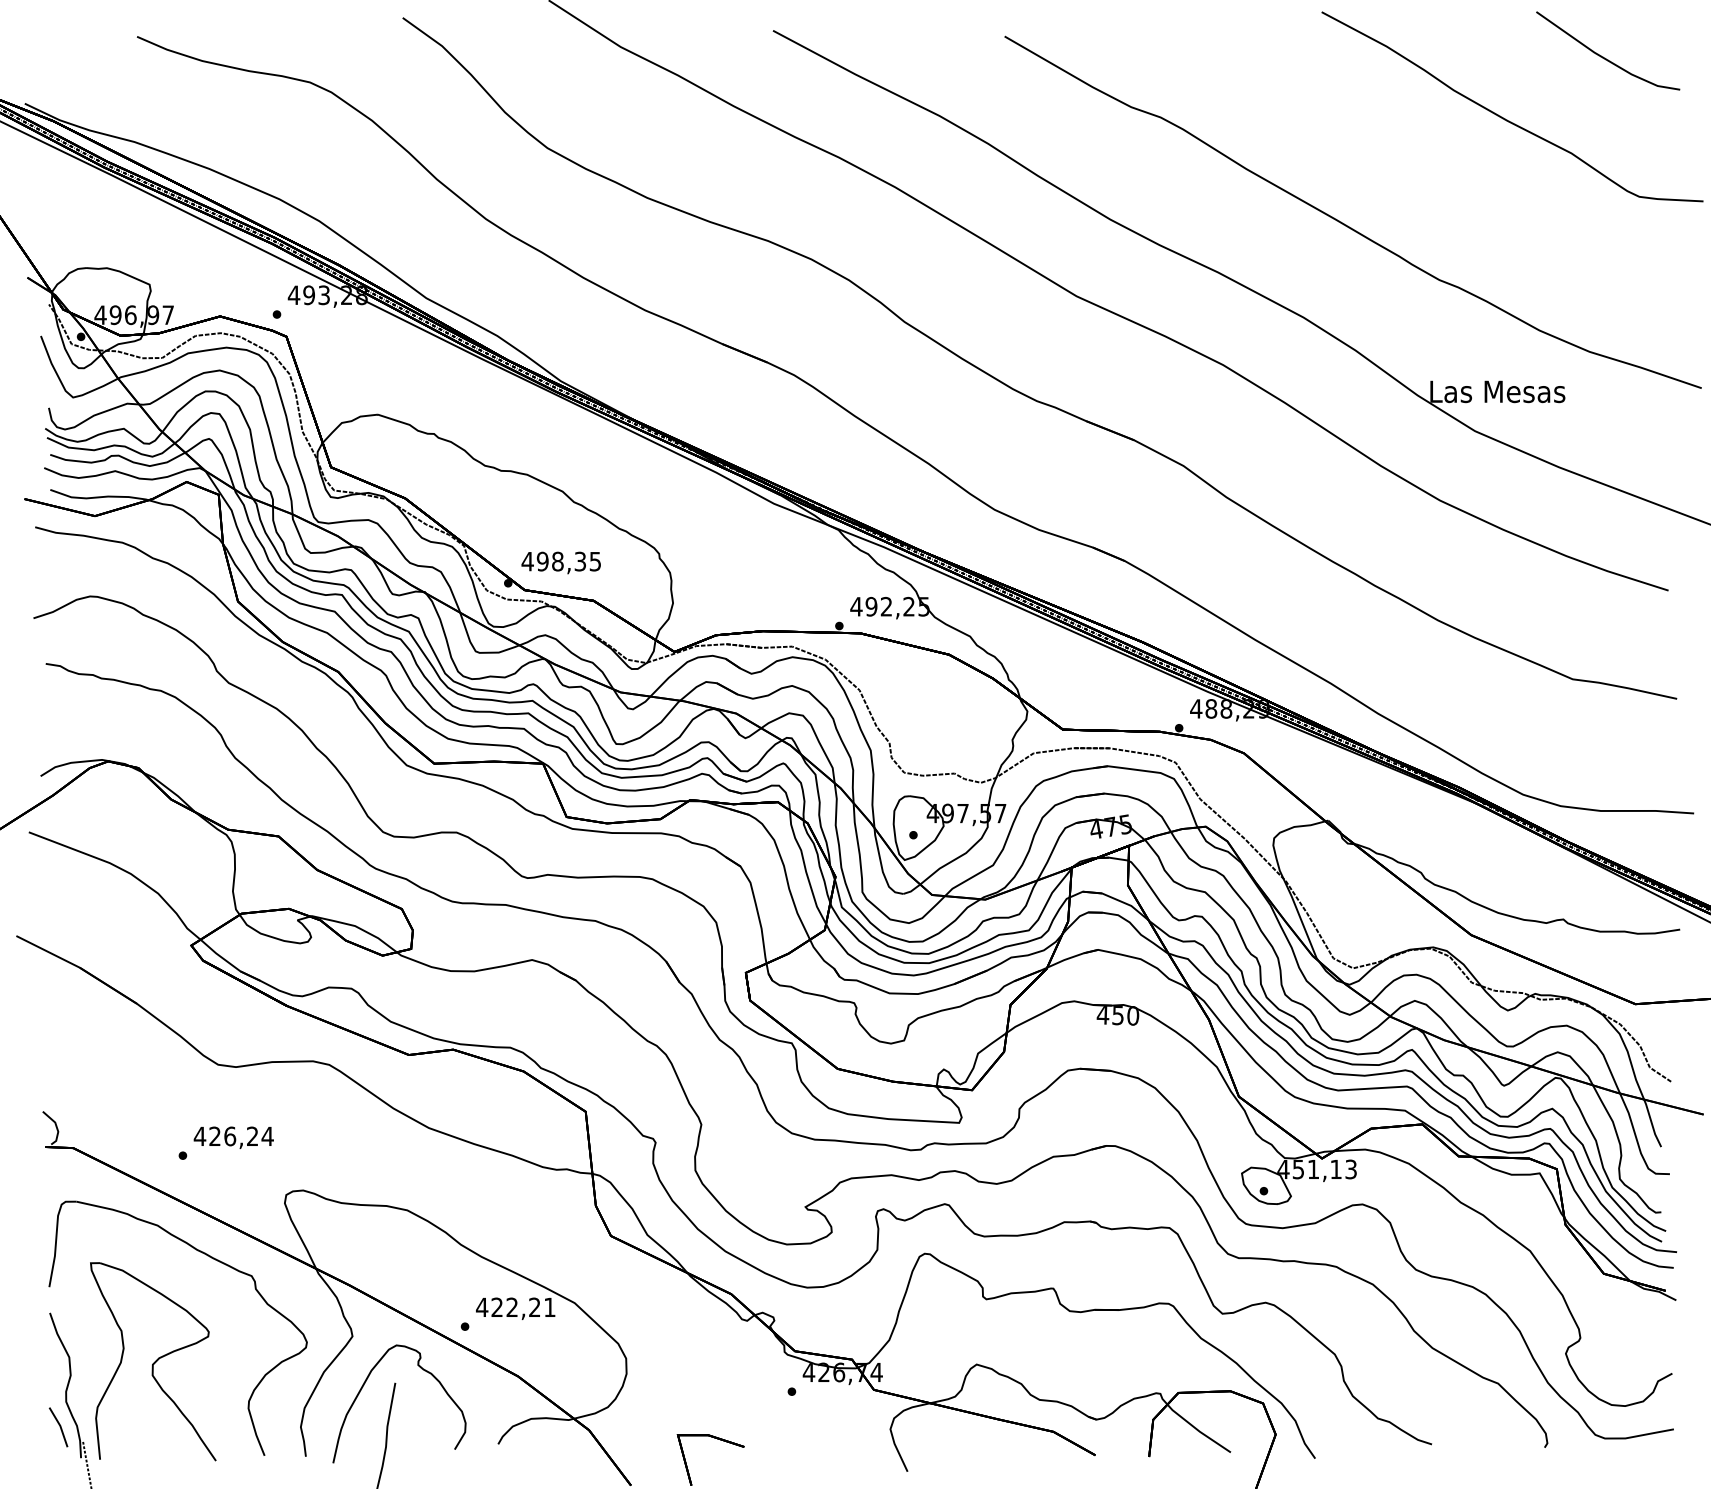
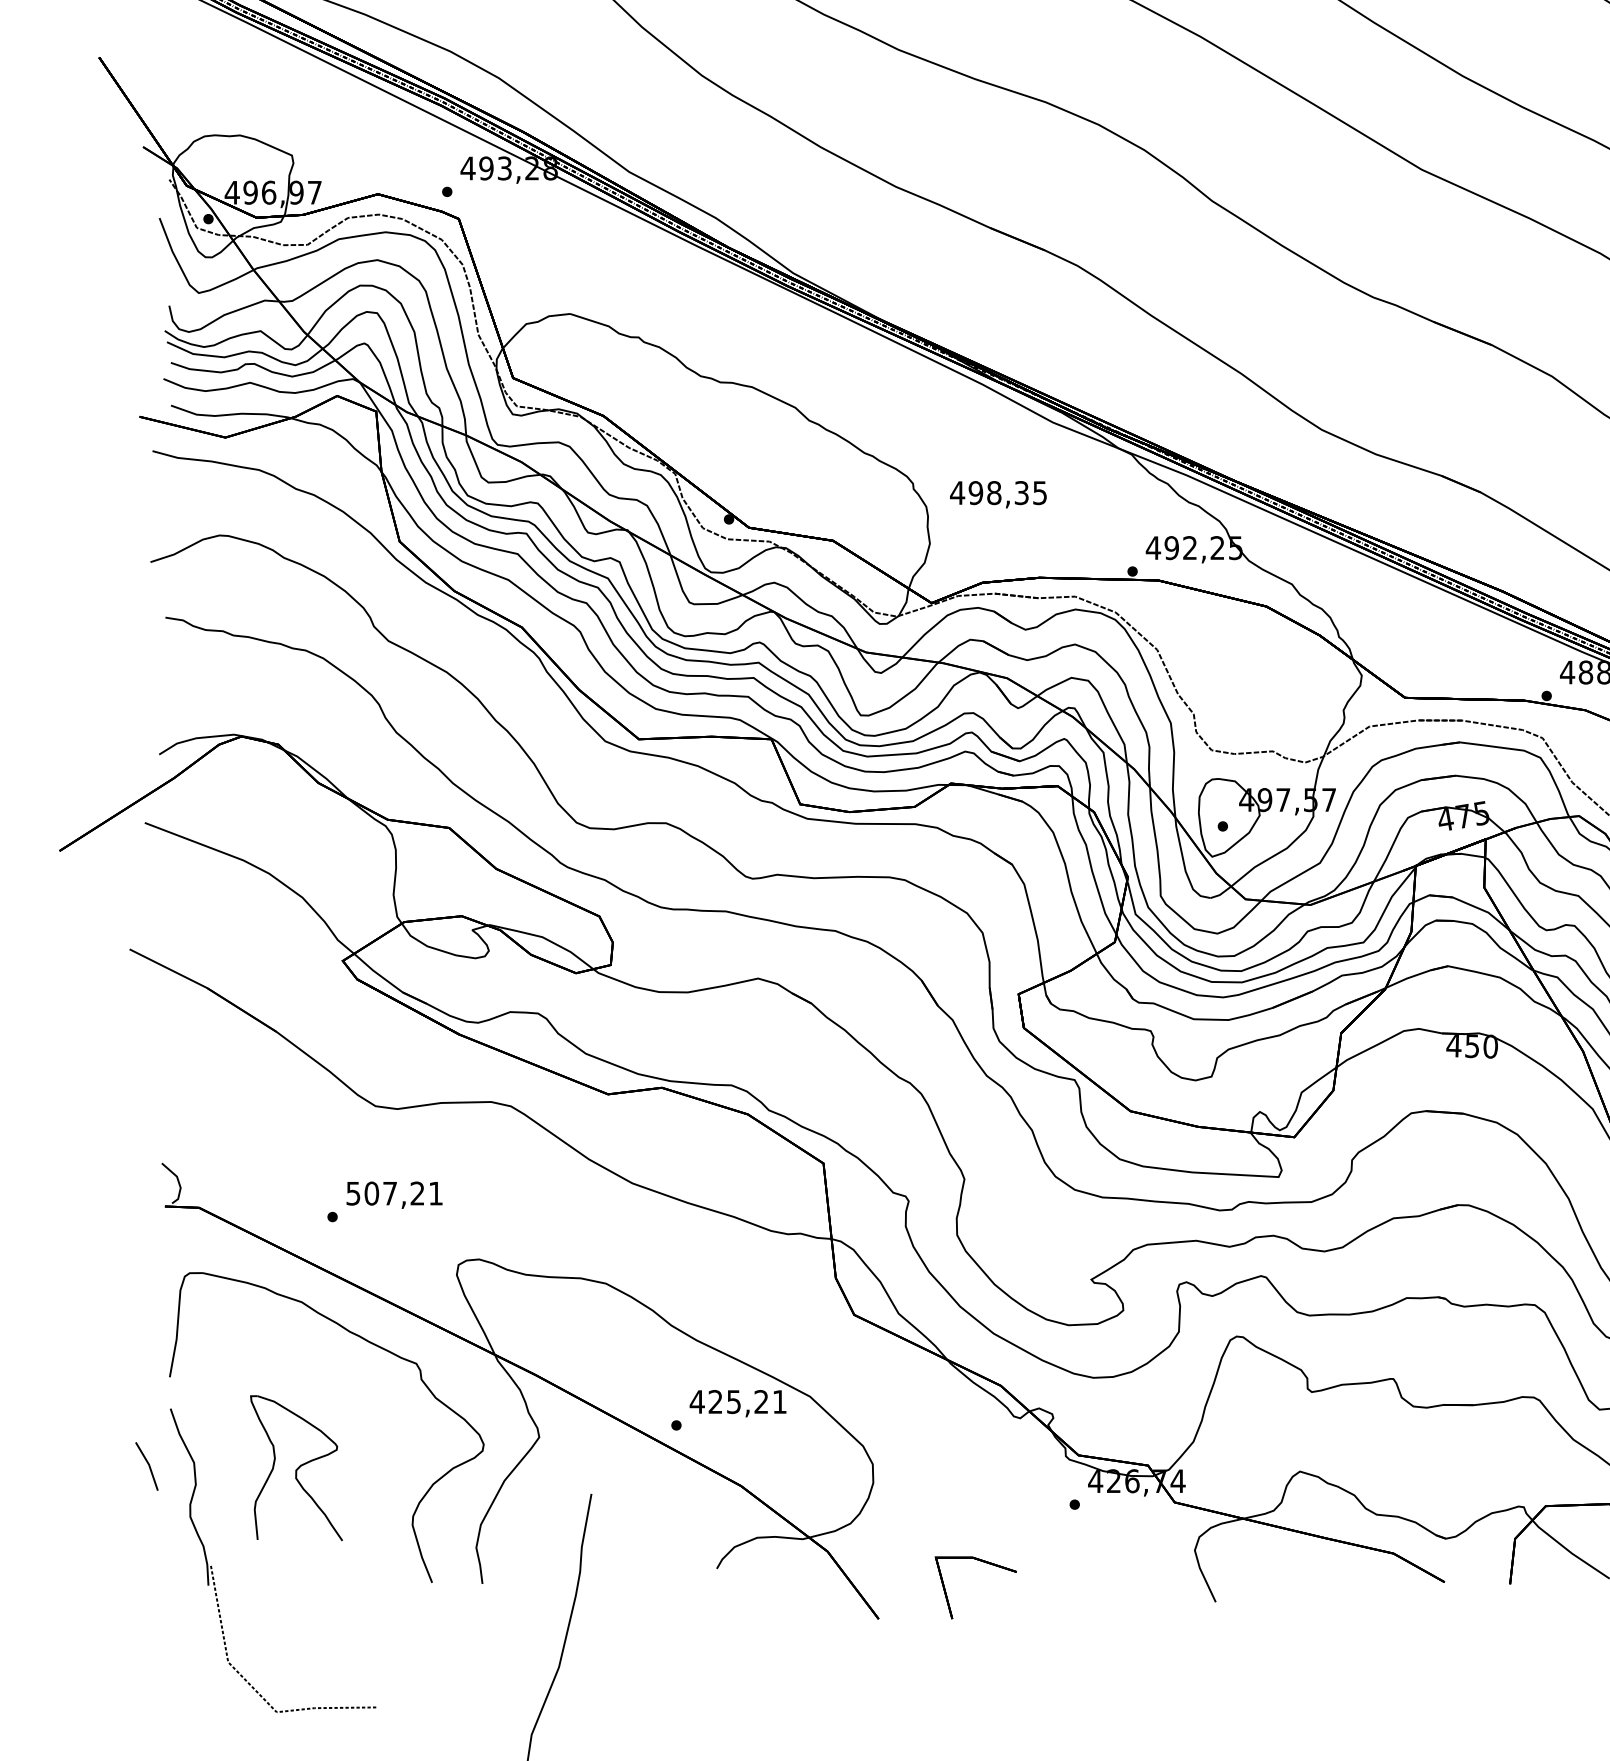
text: (560, 562) -> (997, 494), moved
text: (233, 1136) -> (394, 1193), 426,24 -> 507,21
text: (511, 1307) -> (733, 1402), 422,21 -> 425,21
part: (153, 1361) -> (296, 1467), size x0.6
curve: (364, 1385) -> (553, 1497), removed
line: (59, 1427) -> (148, 1466), moved

